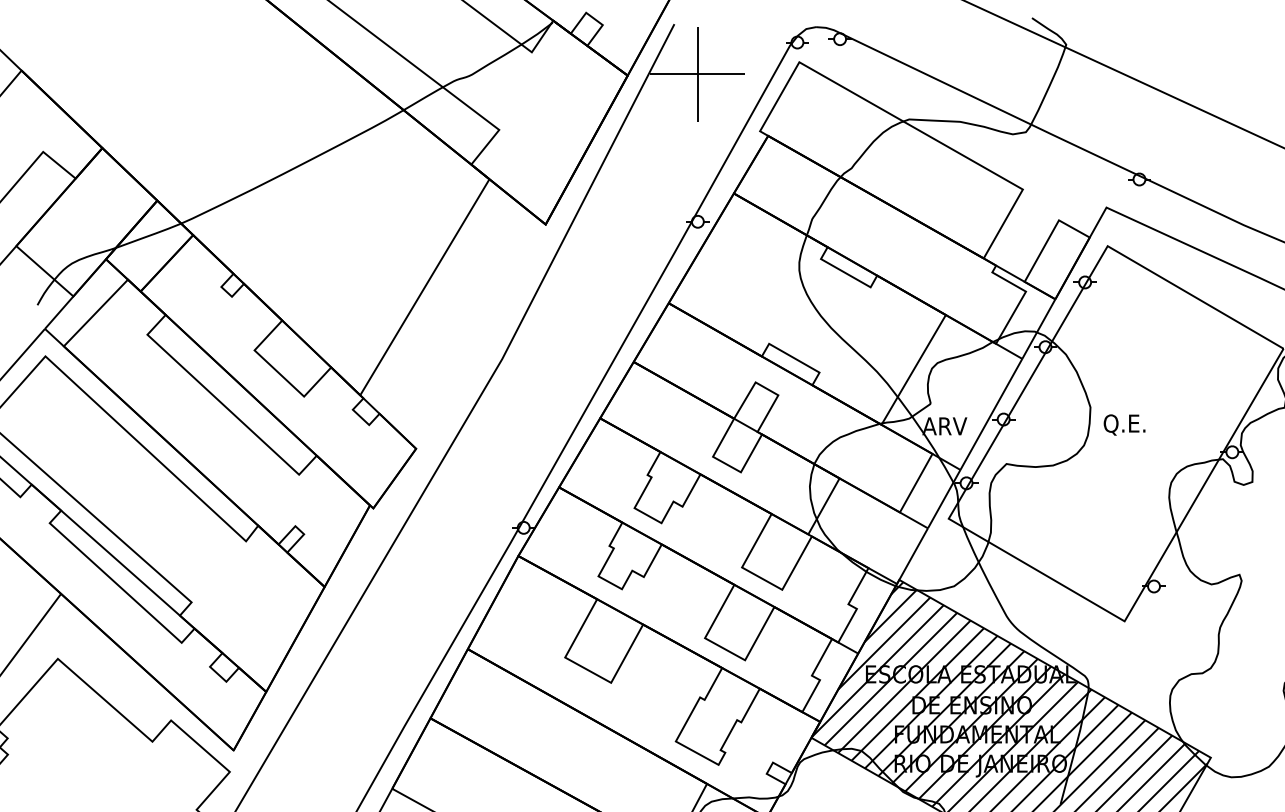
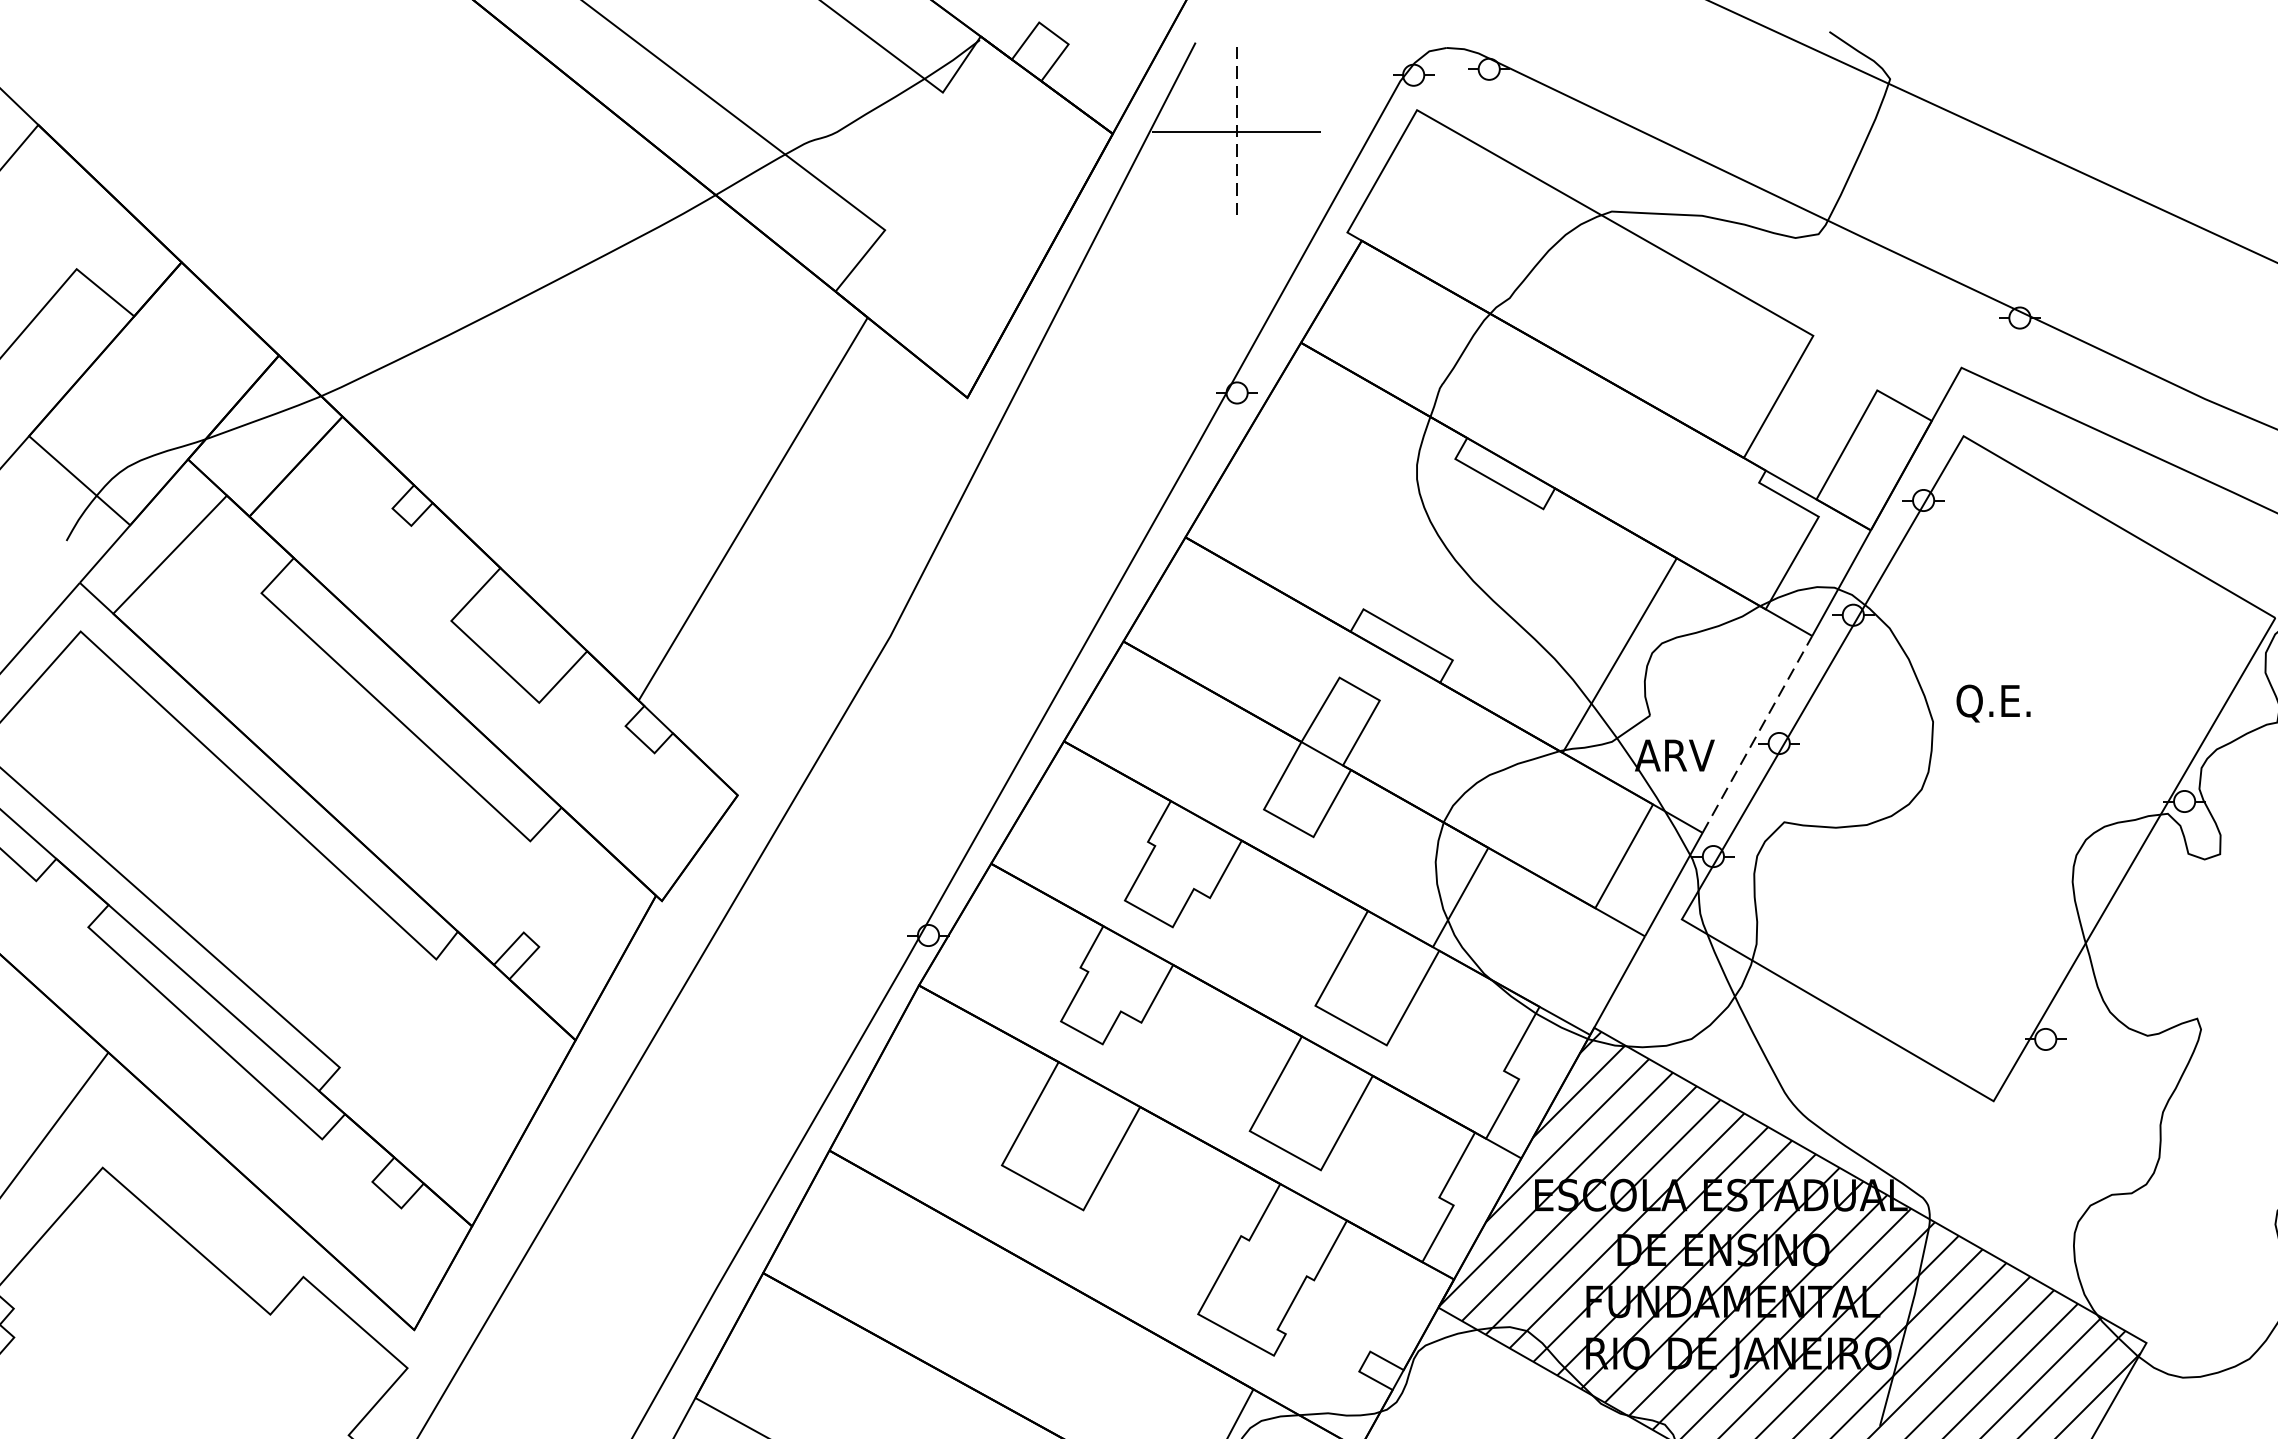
line: (697, 74) -> (1236, 131), solid -> dashed
line: (991, 414) -> (1757, 734), solid -> dashed
text: (1124, 424) -> (1993, 702), moved

